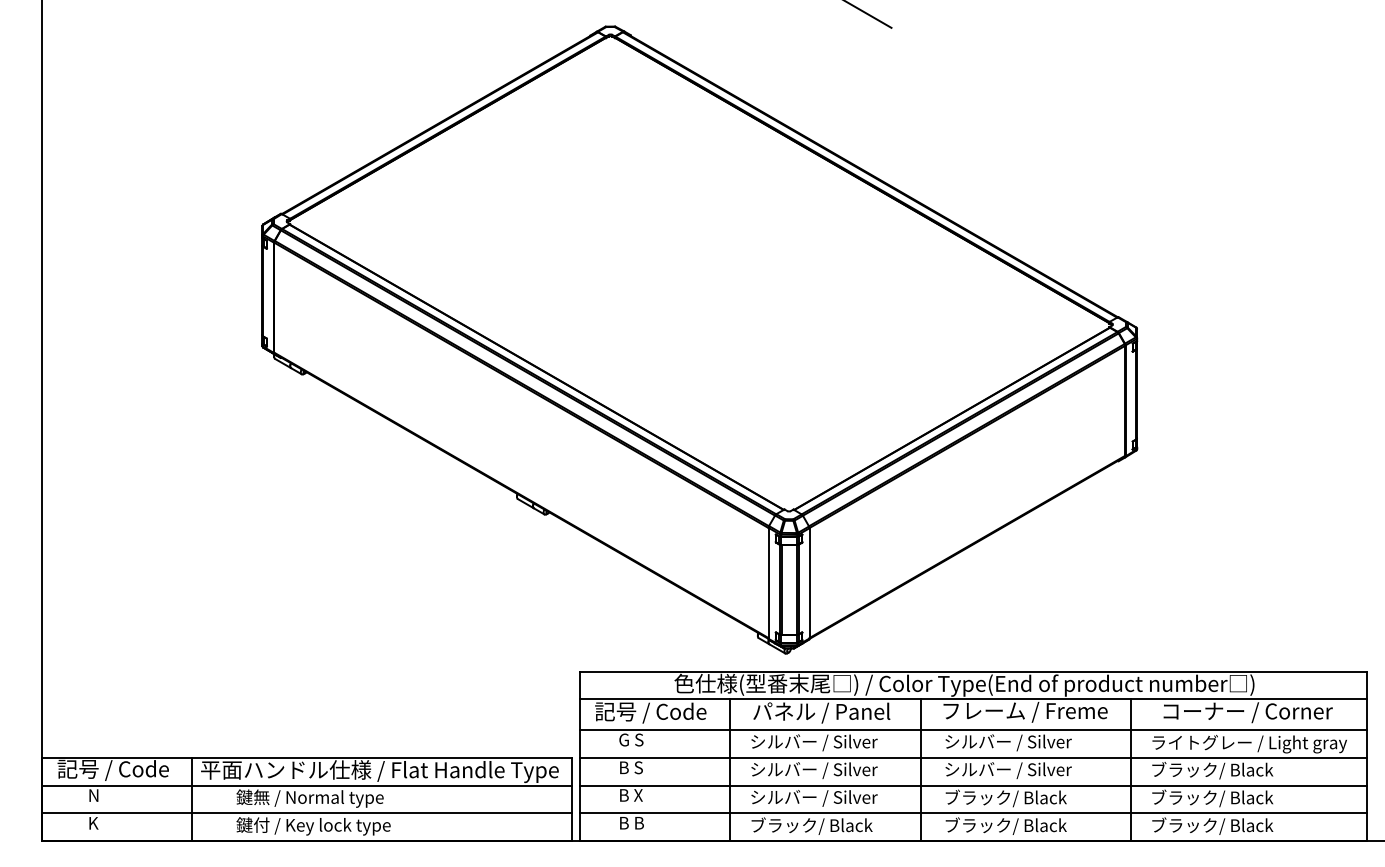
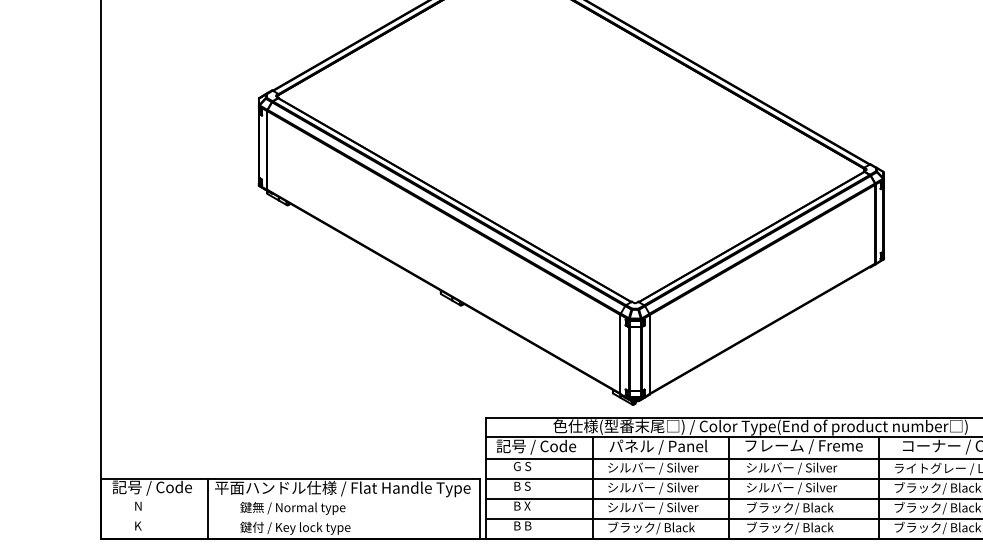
line: (306, 785) -> (290, 499), removed
line: (306, 813) -> (290, 519), removed

